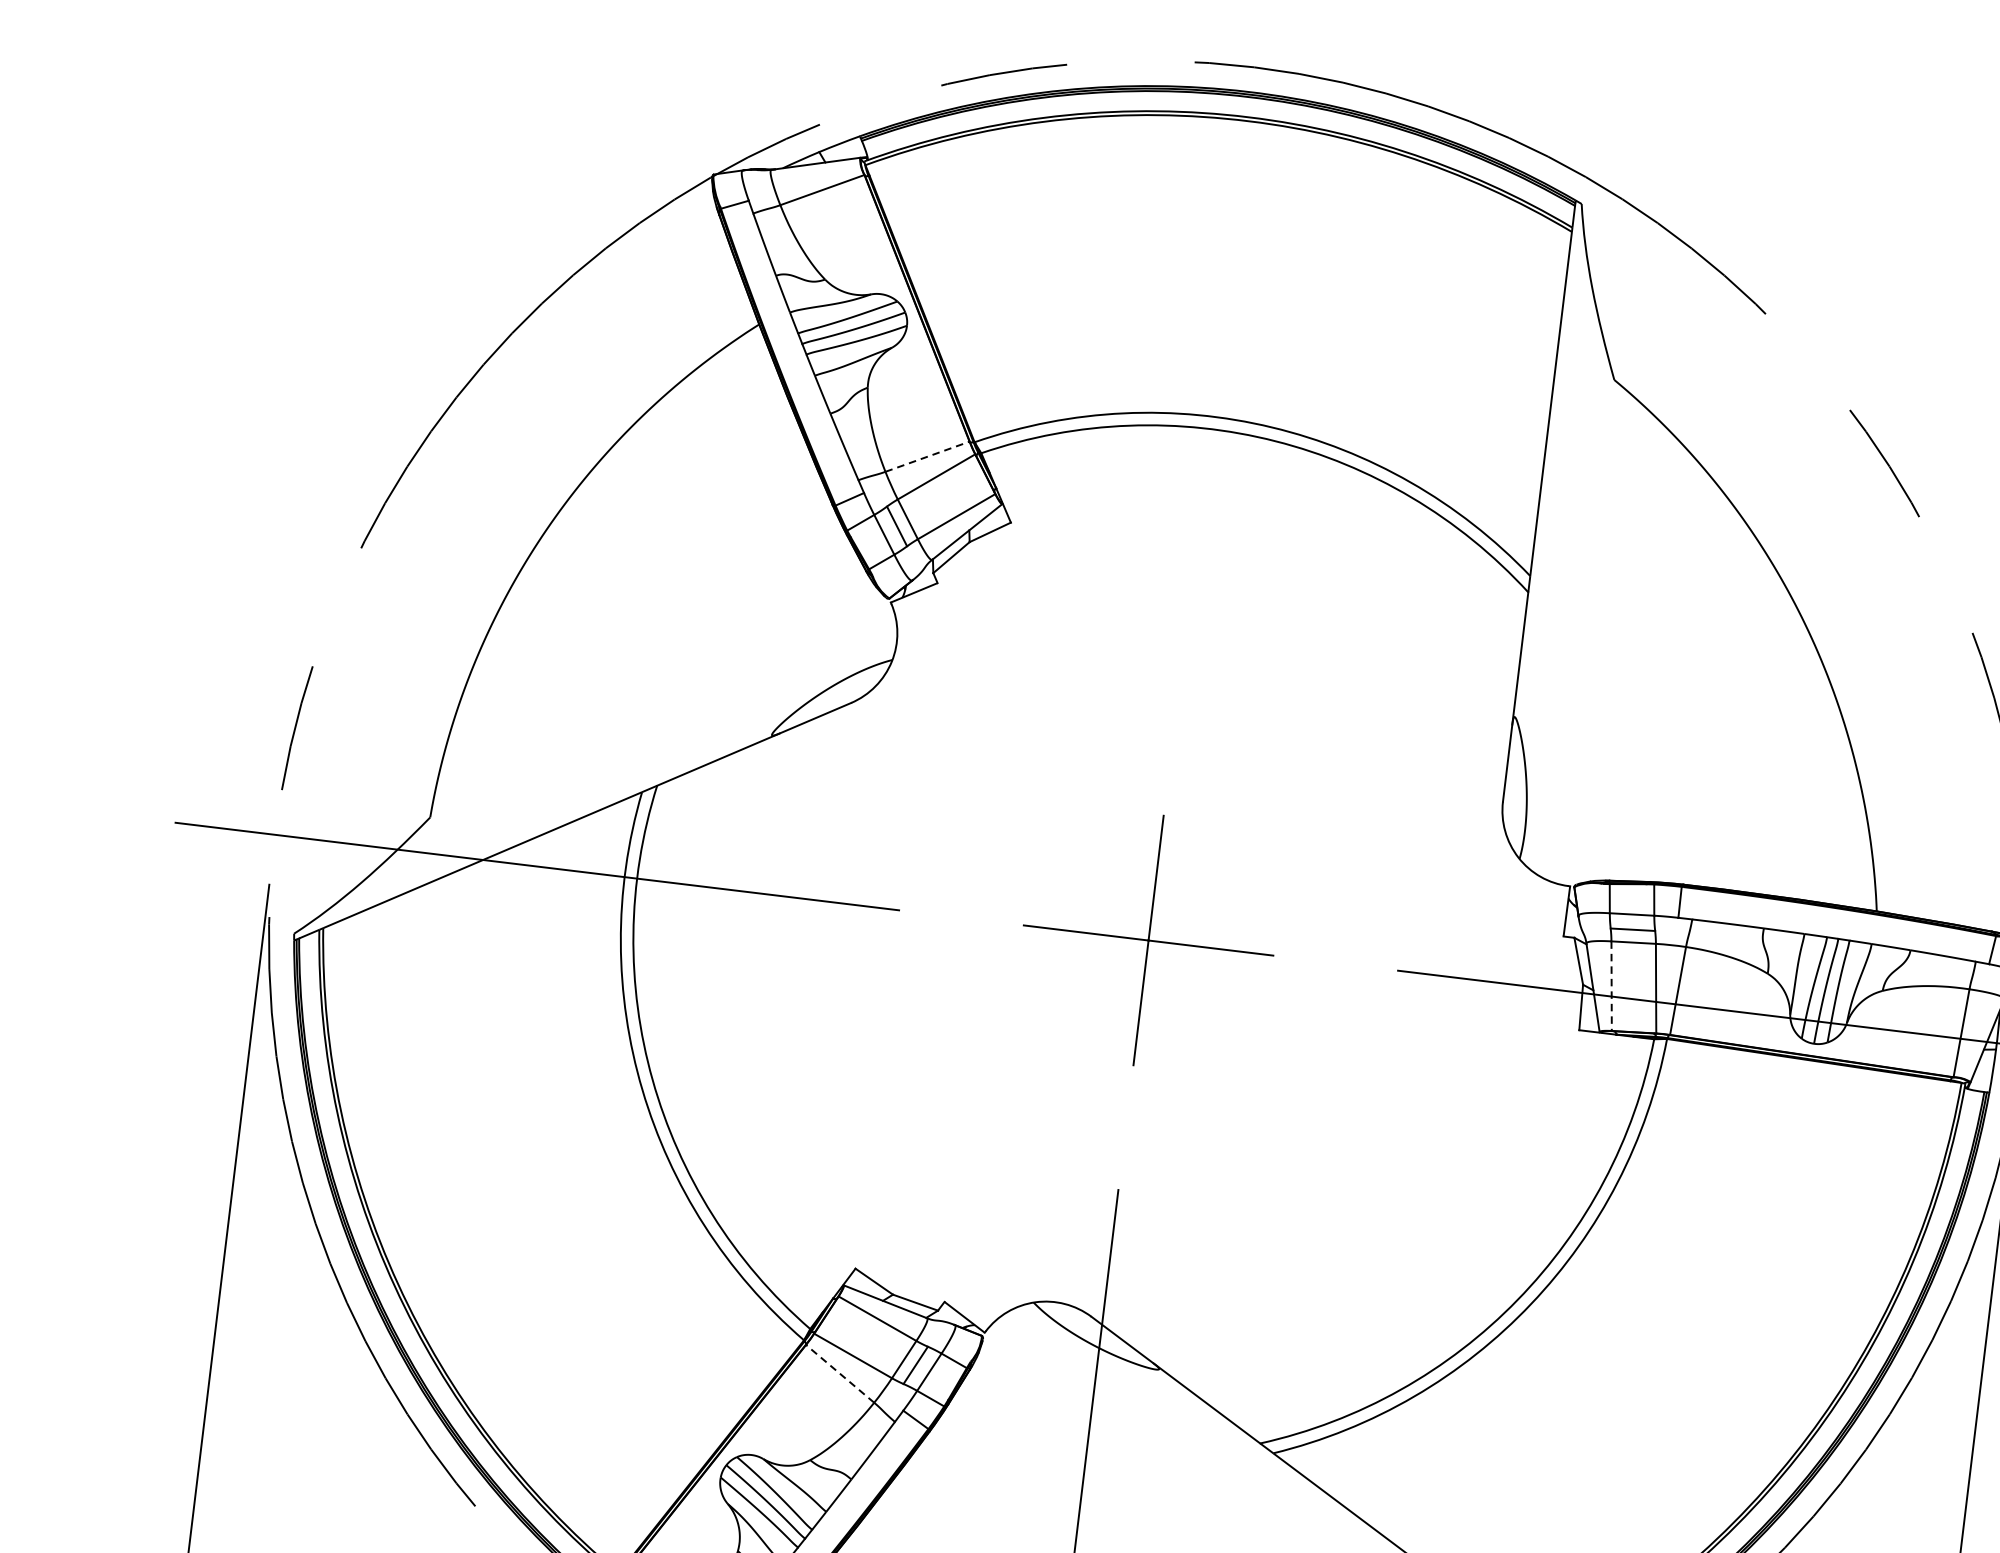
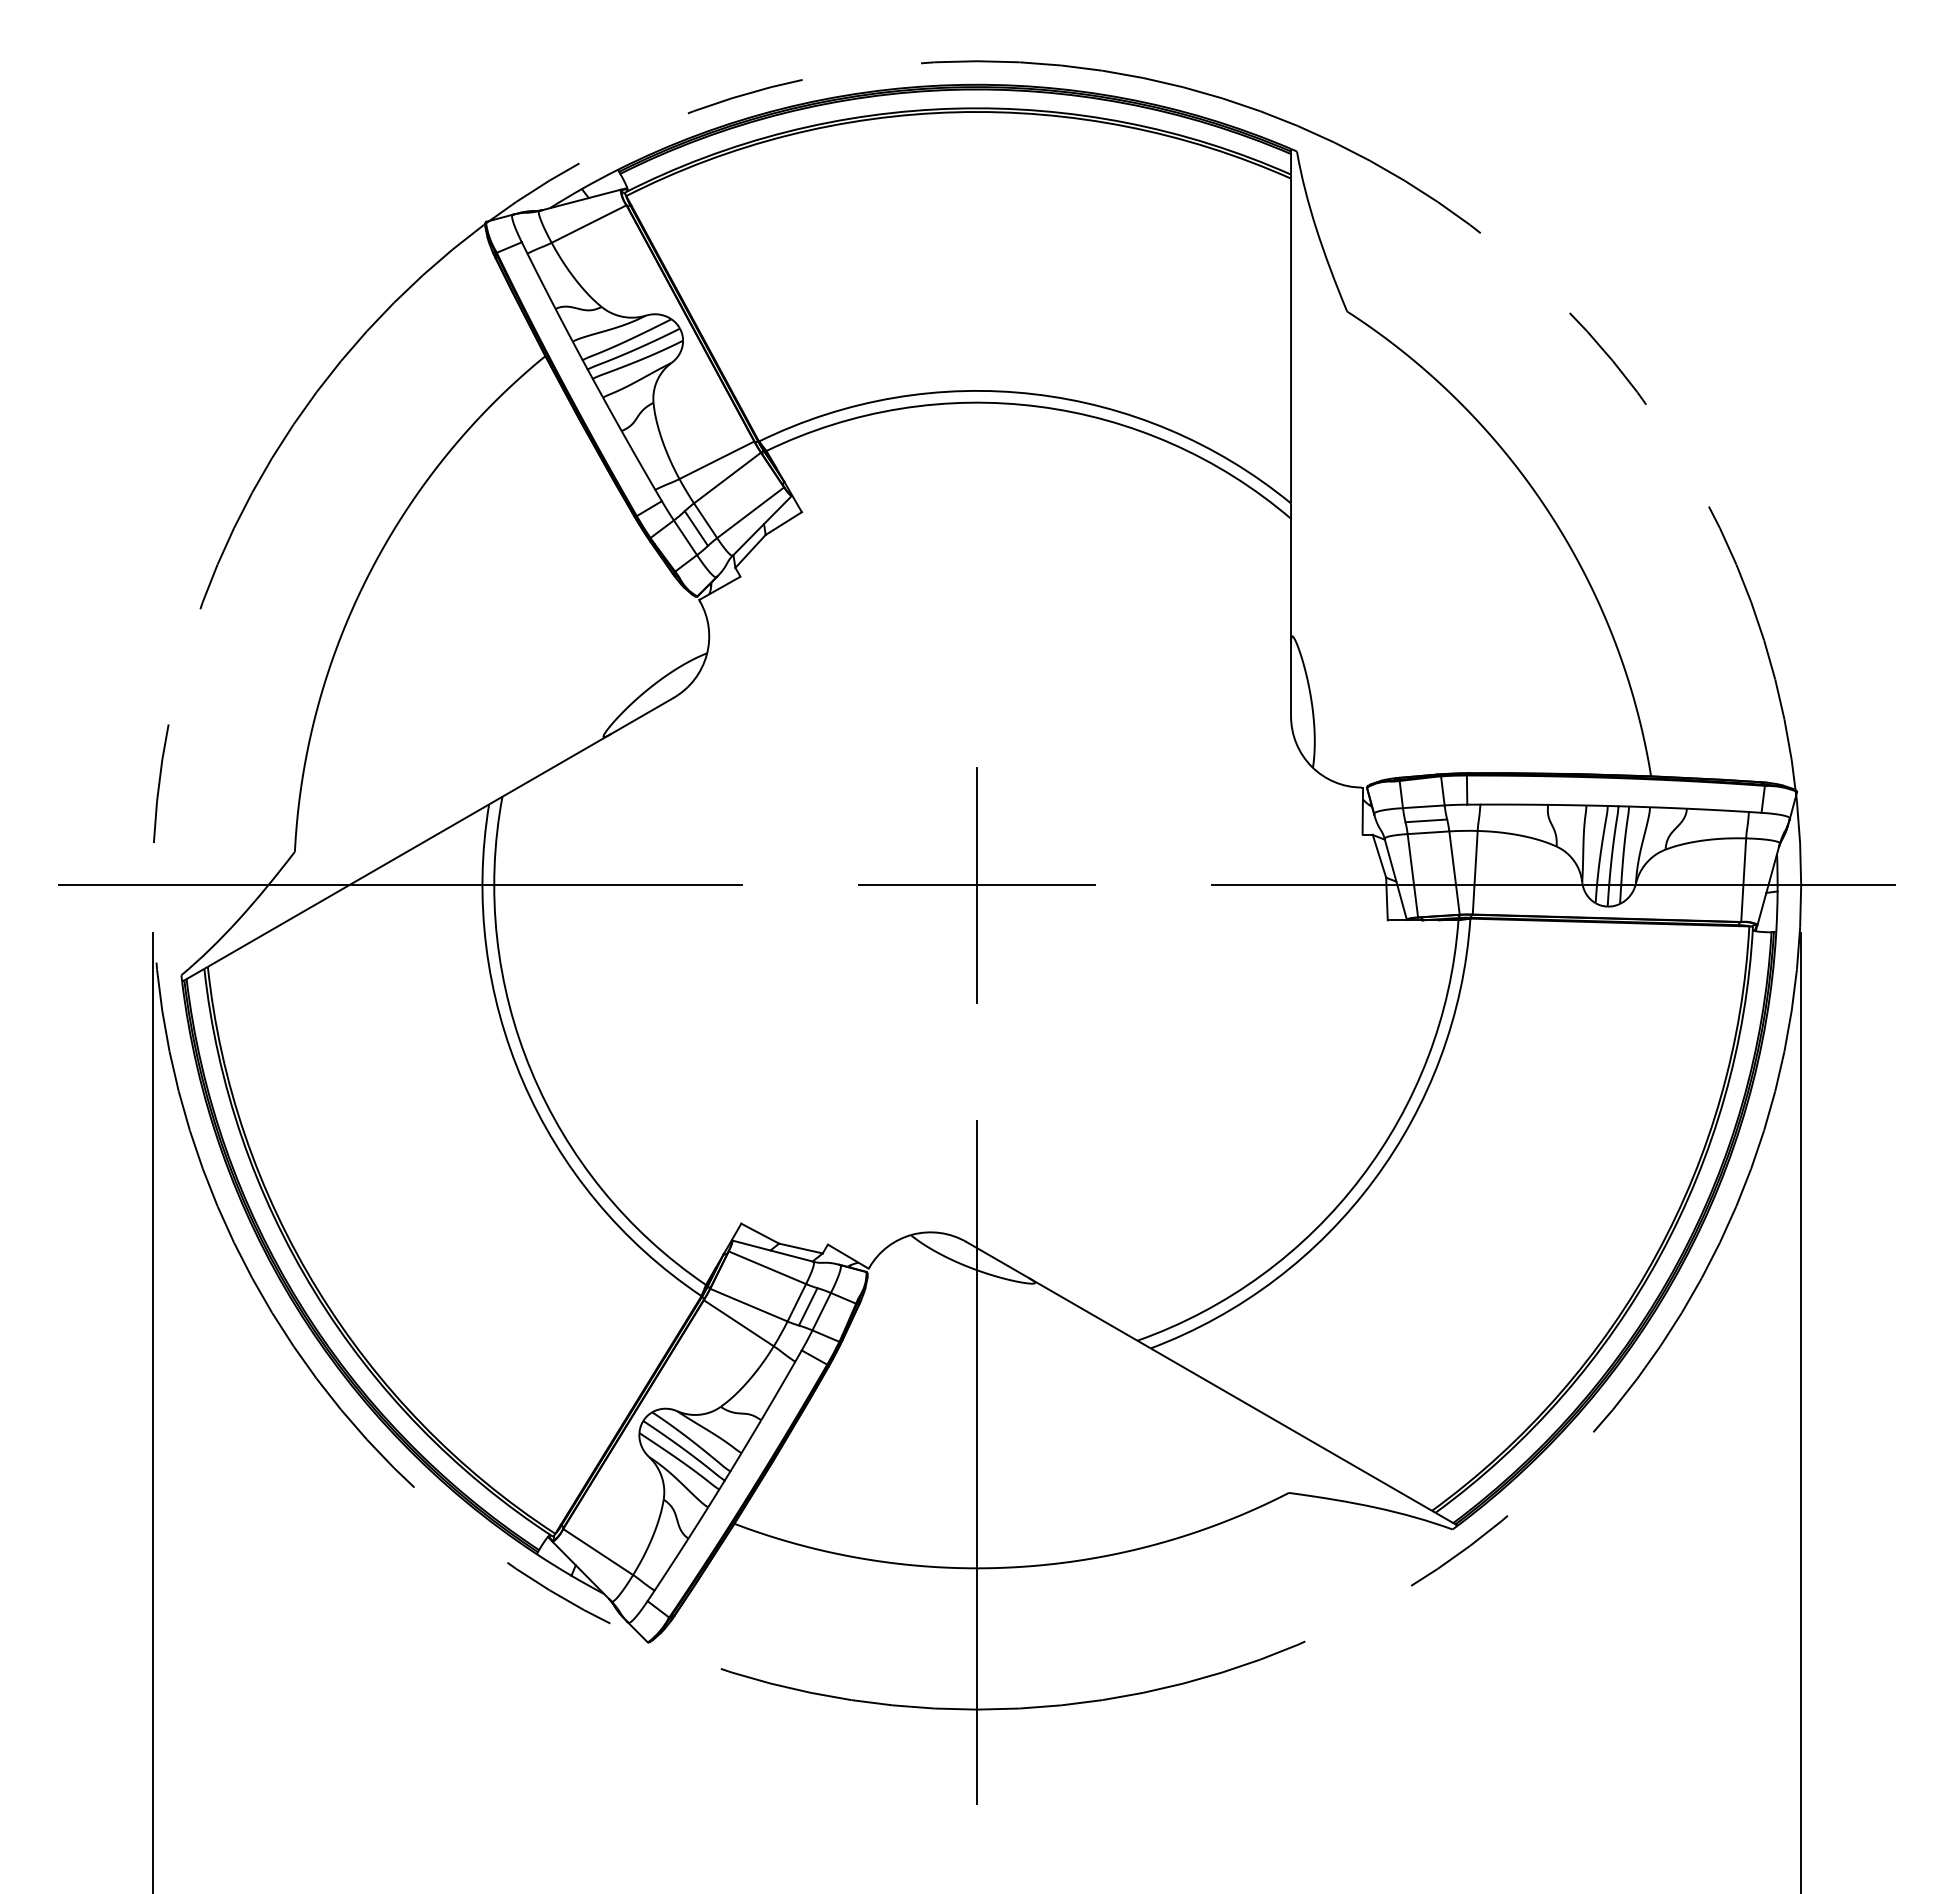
line: (927, 456) -> (716, 460), dashed -> solid
line: (1611, 985) -> (1412, 875), dashed -> solid
line: (839, 1374) -> (738, 1323), dashed -> solid

